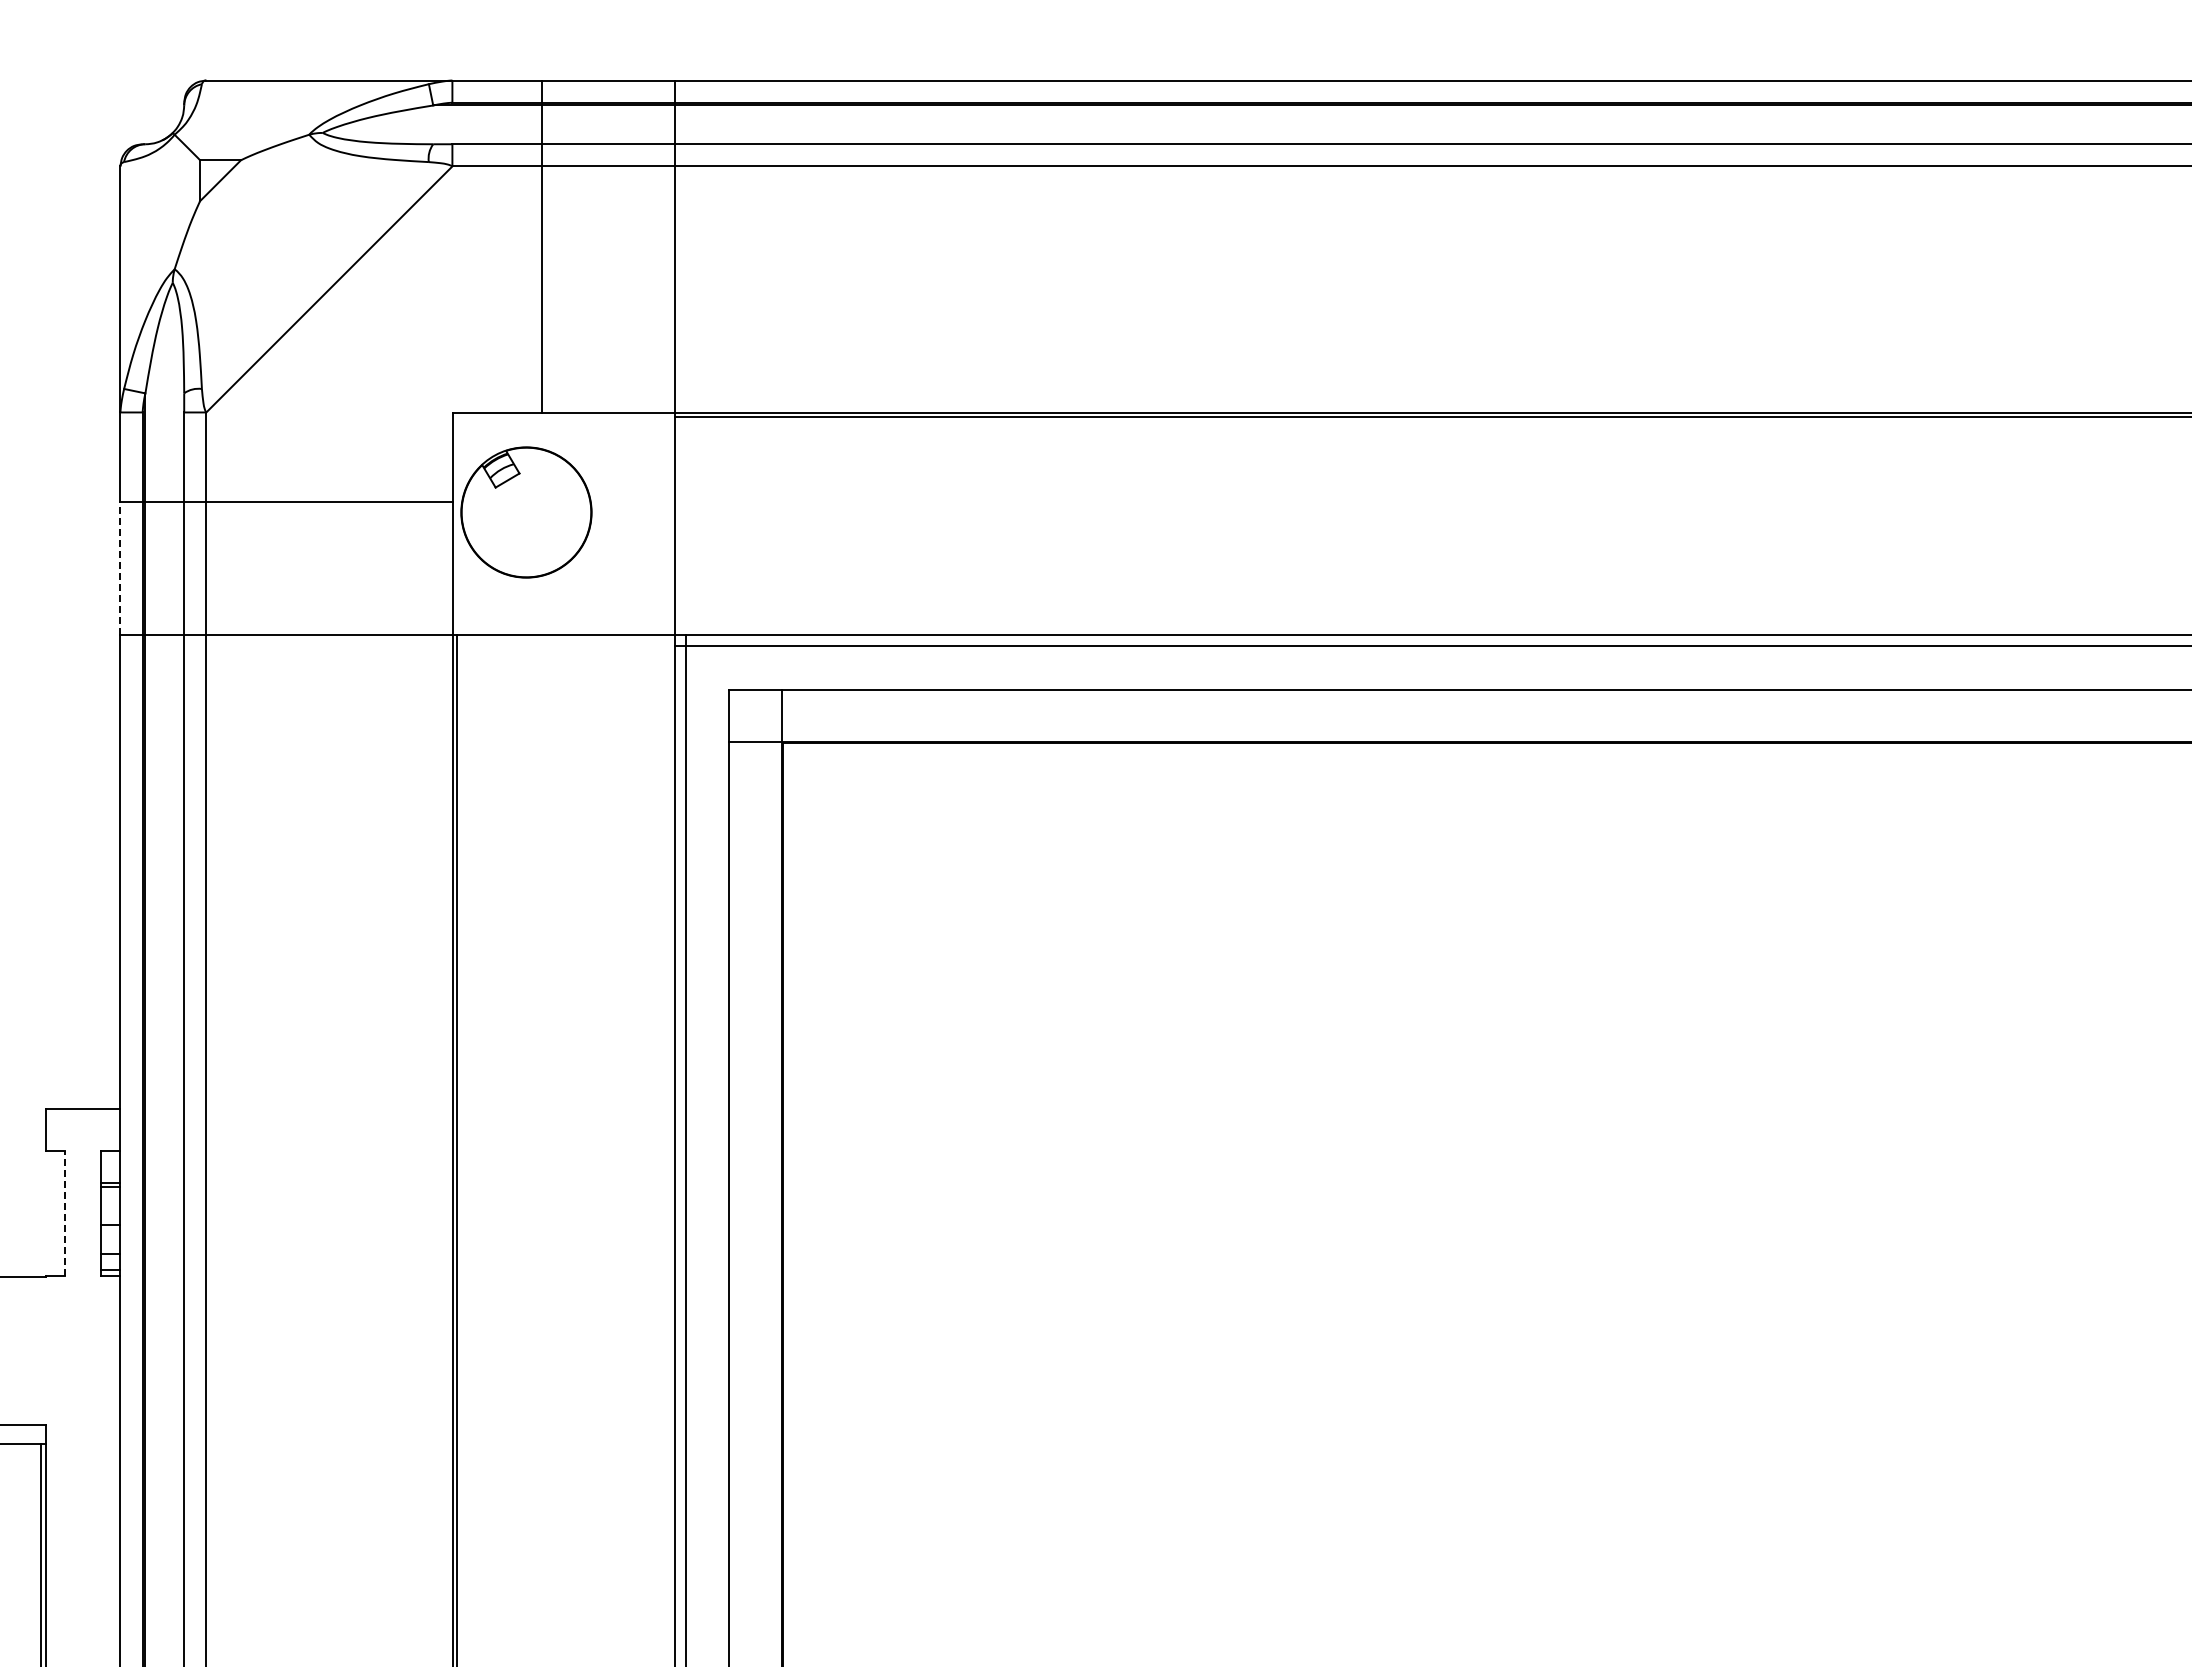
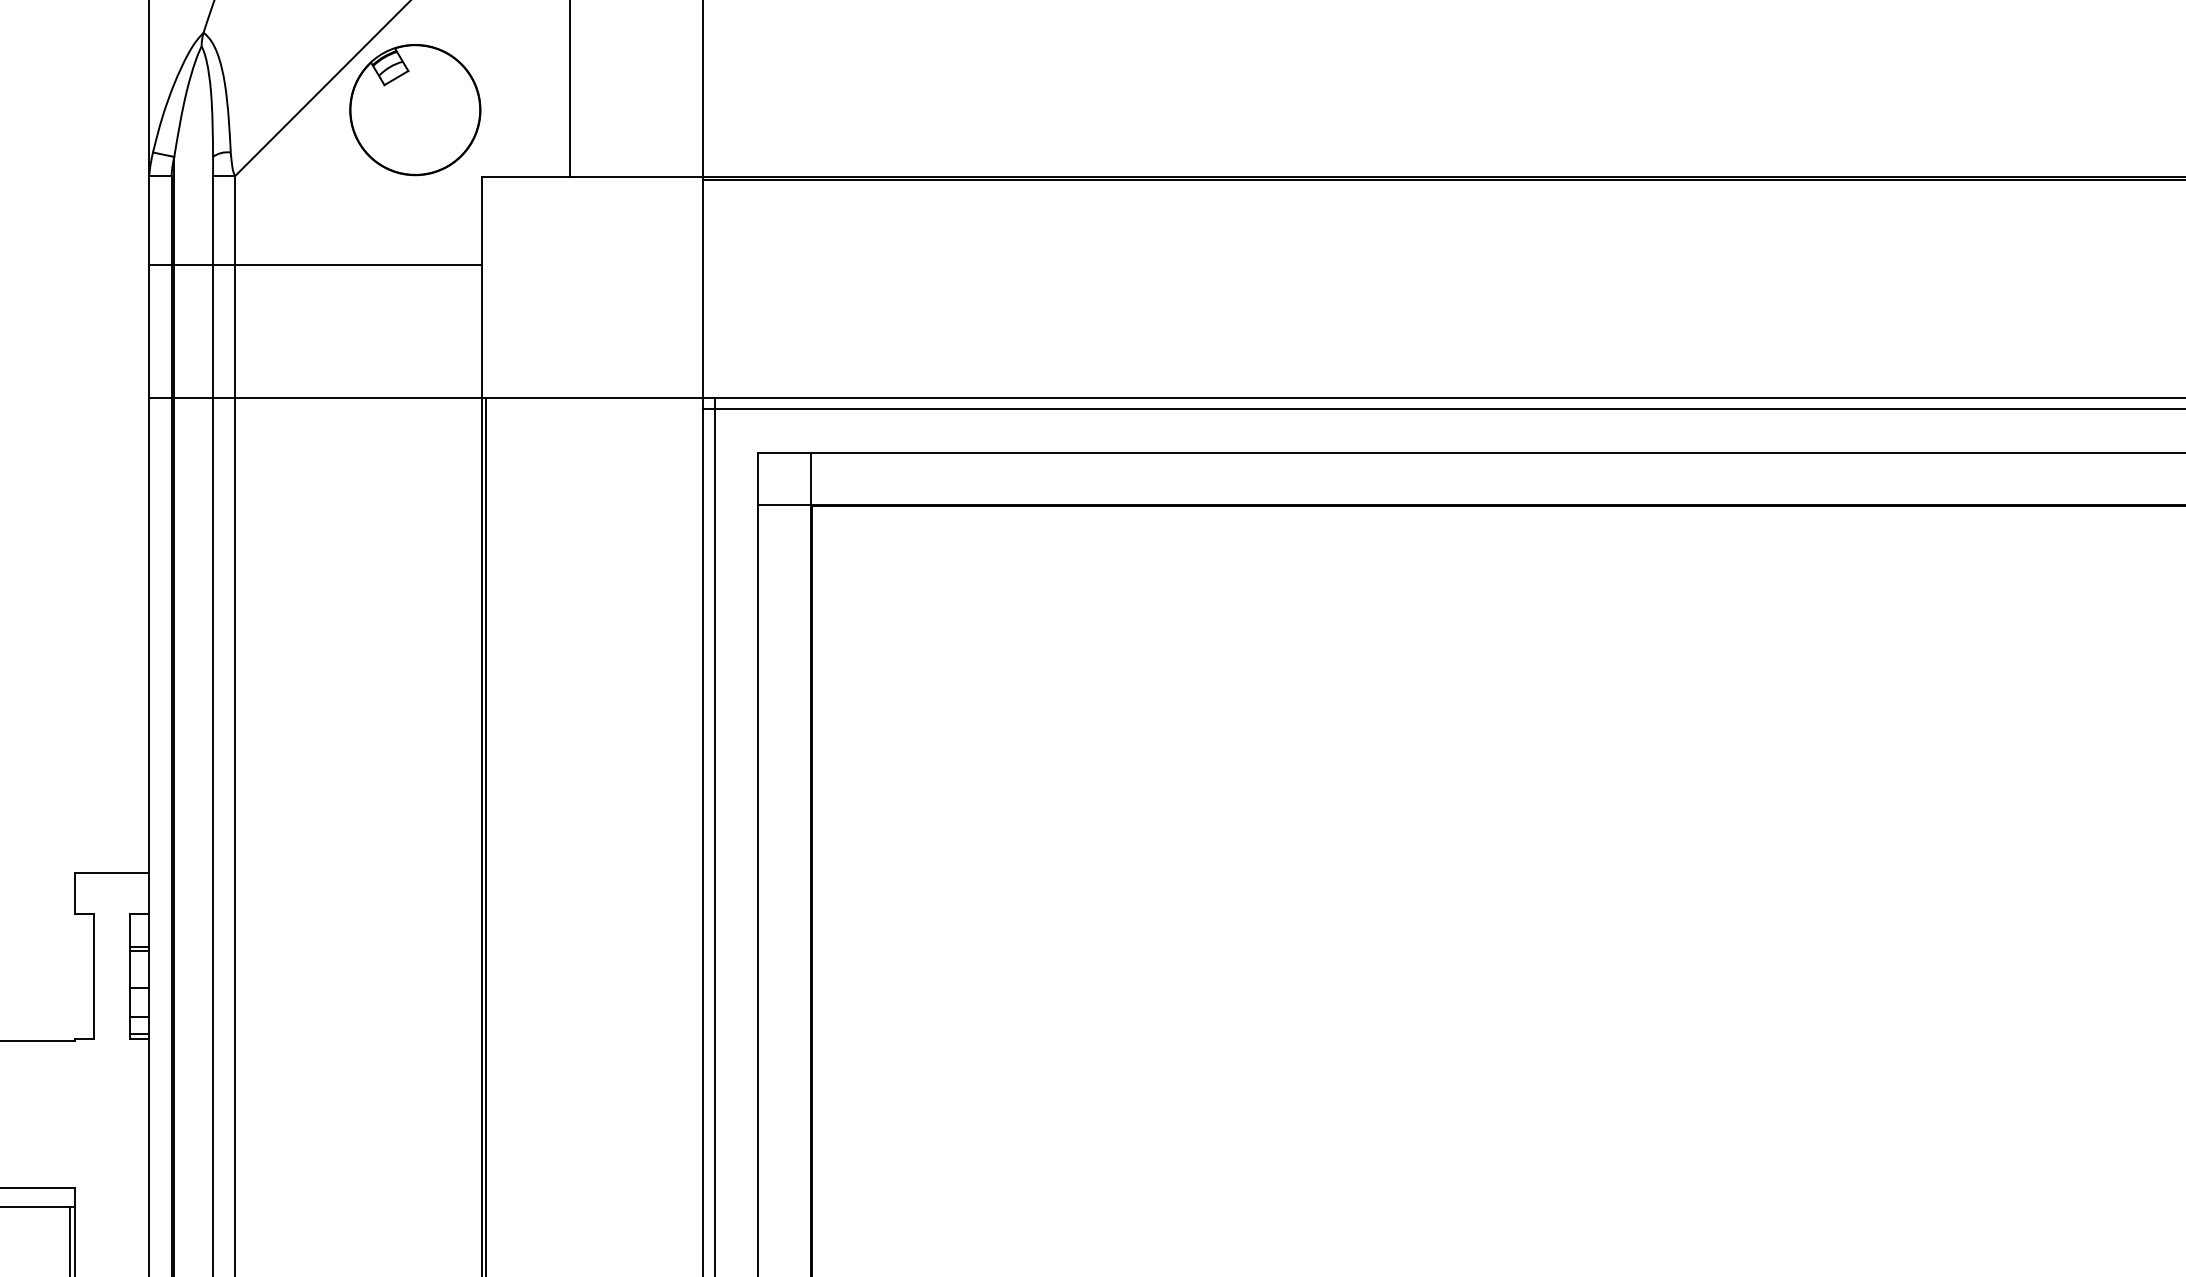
part: (526, 512) -> (415, 110), moved
line: (120, 567) -> (149, 331), dashed -> solid
line: (65, 1212) -> (94, 976), dashed -> solid

